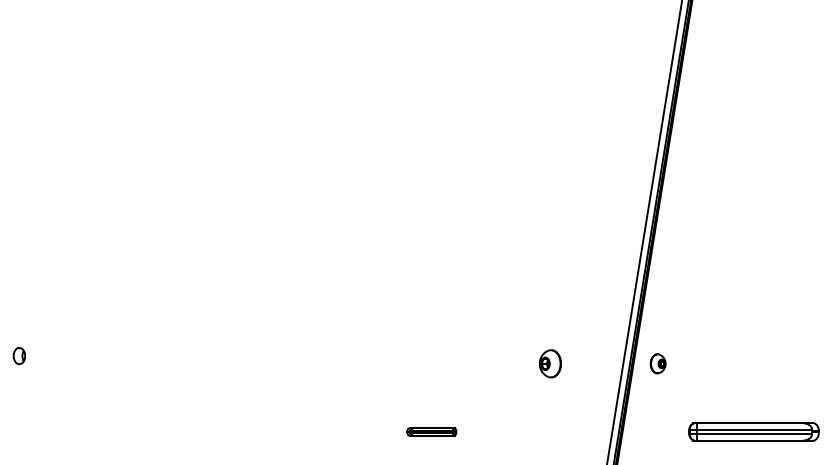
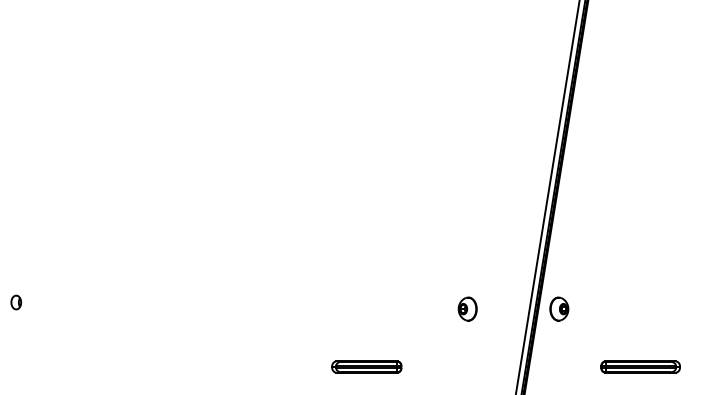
part: (657, 363) -> (558, 308), size x1.43
part: (431, 431) -> (366, 366), size x1.67
part: (753, 431) -> (640, 366), size x0.71

